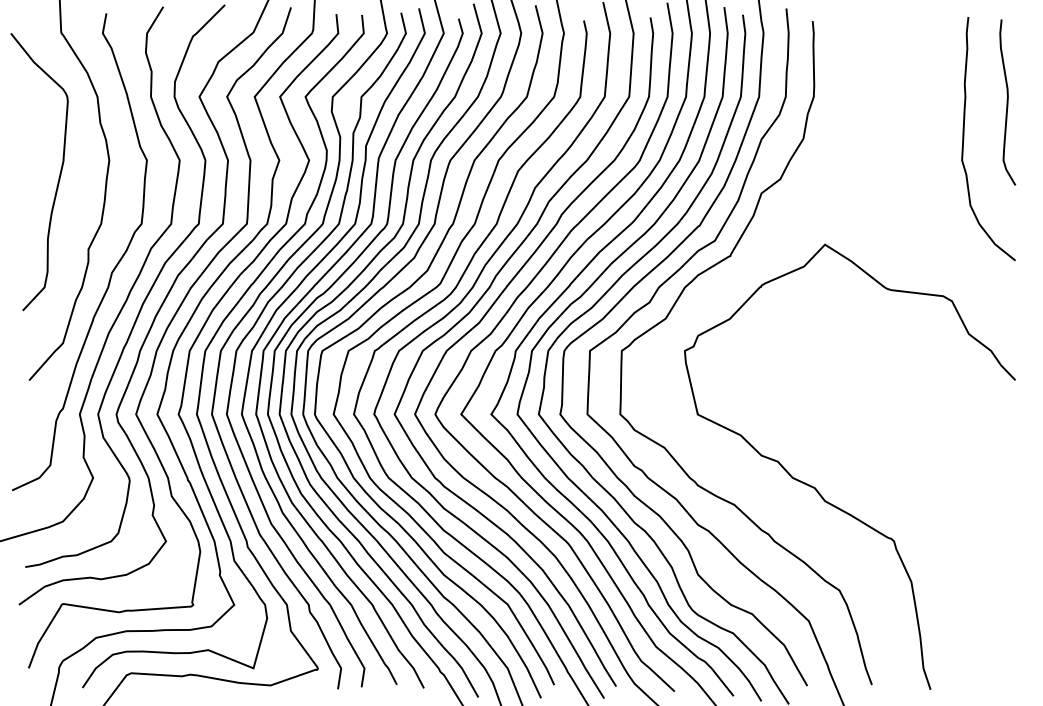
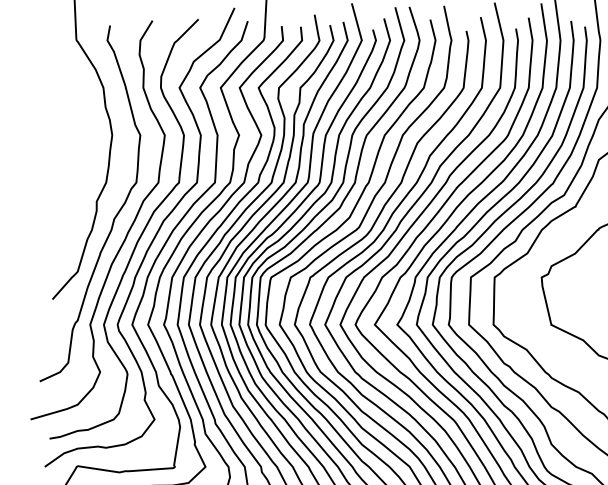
curve: (58, 177) -> (74, 148), removed

